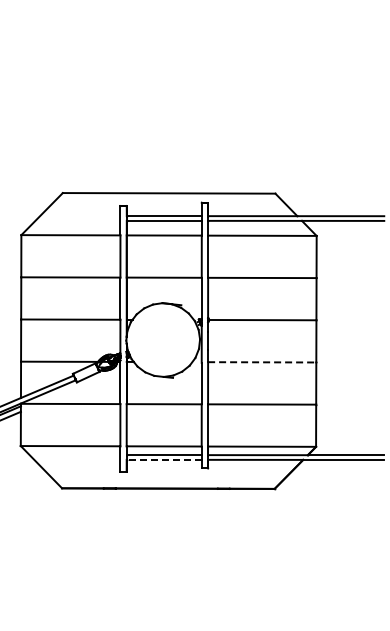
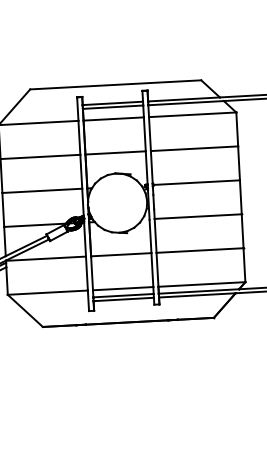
line: (262, 362) -> (198, 216), dashed -> solid
line: (163, 459) -> (123, 299), dashed -> solid

